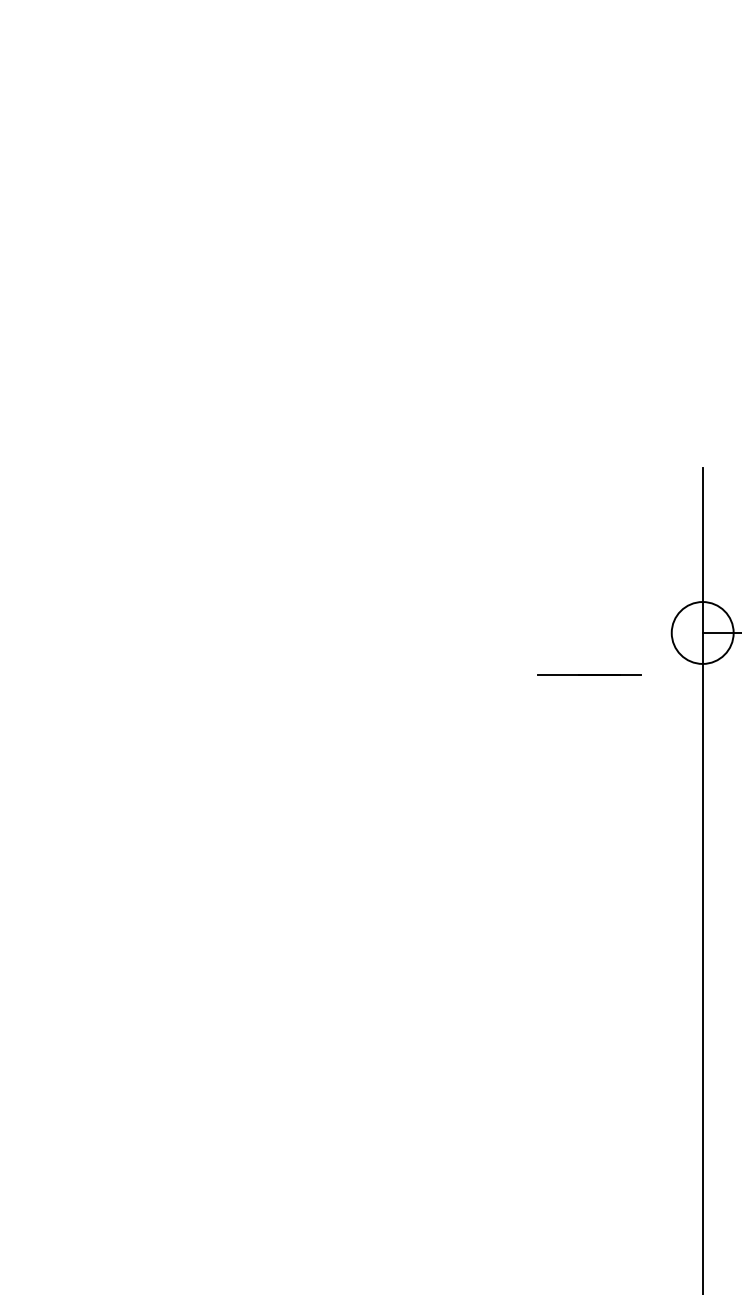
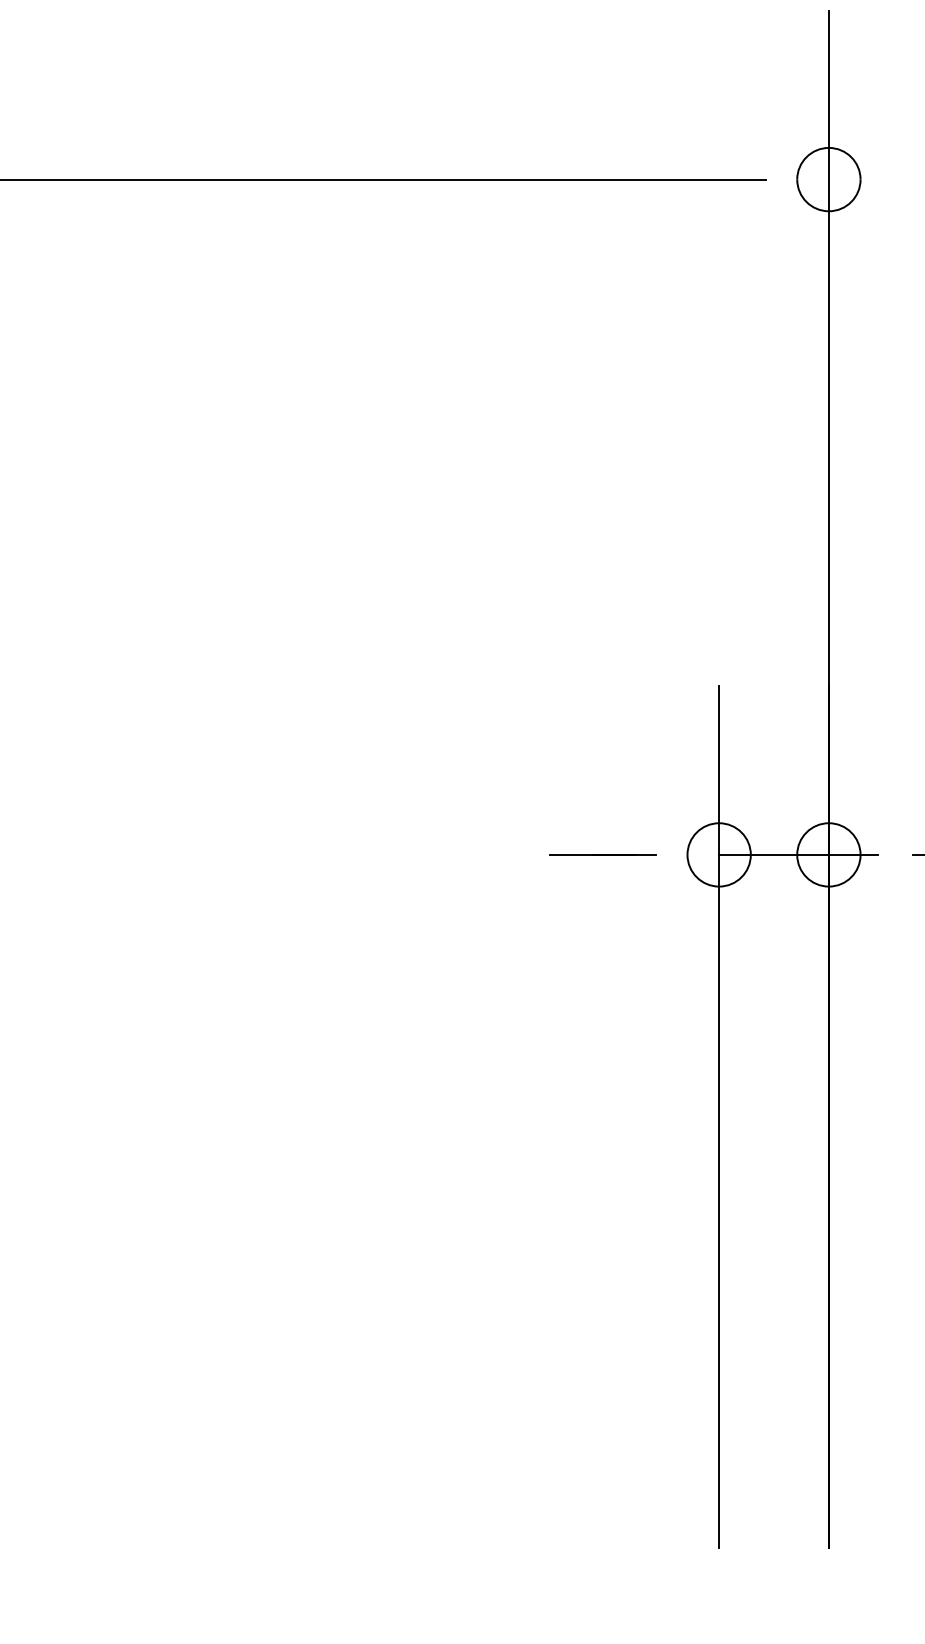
line: (588, 674) -> (602, 854), moved

